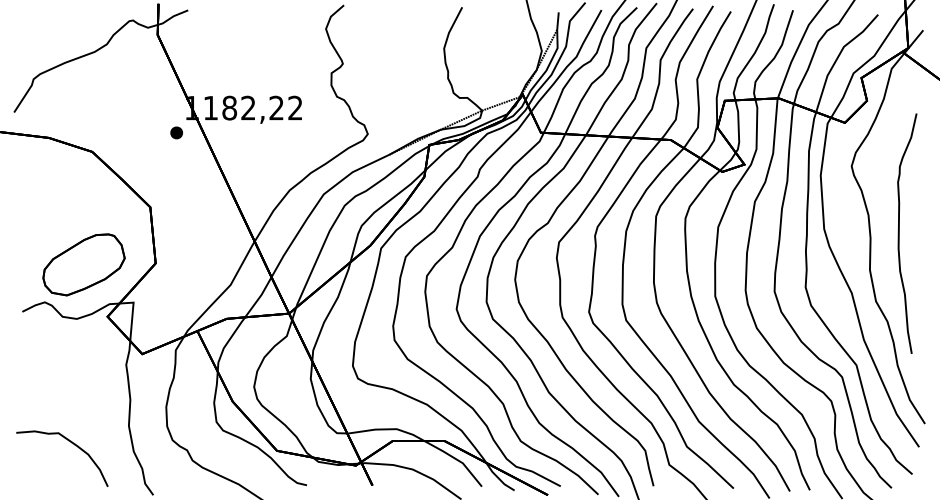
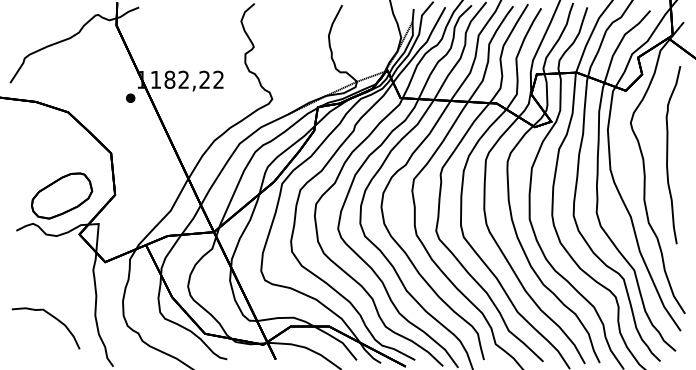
part: (899, 233) -> (667, 154), moved
curve: (71, 443) -> (52, 317), moved

